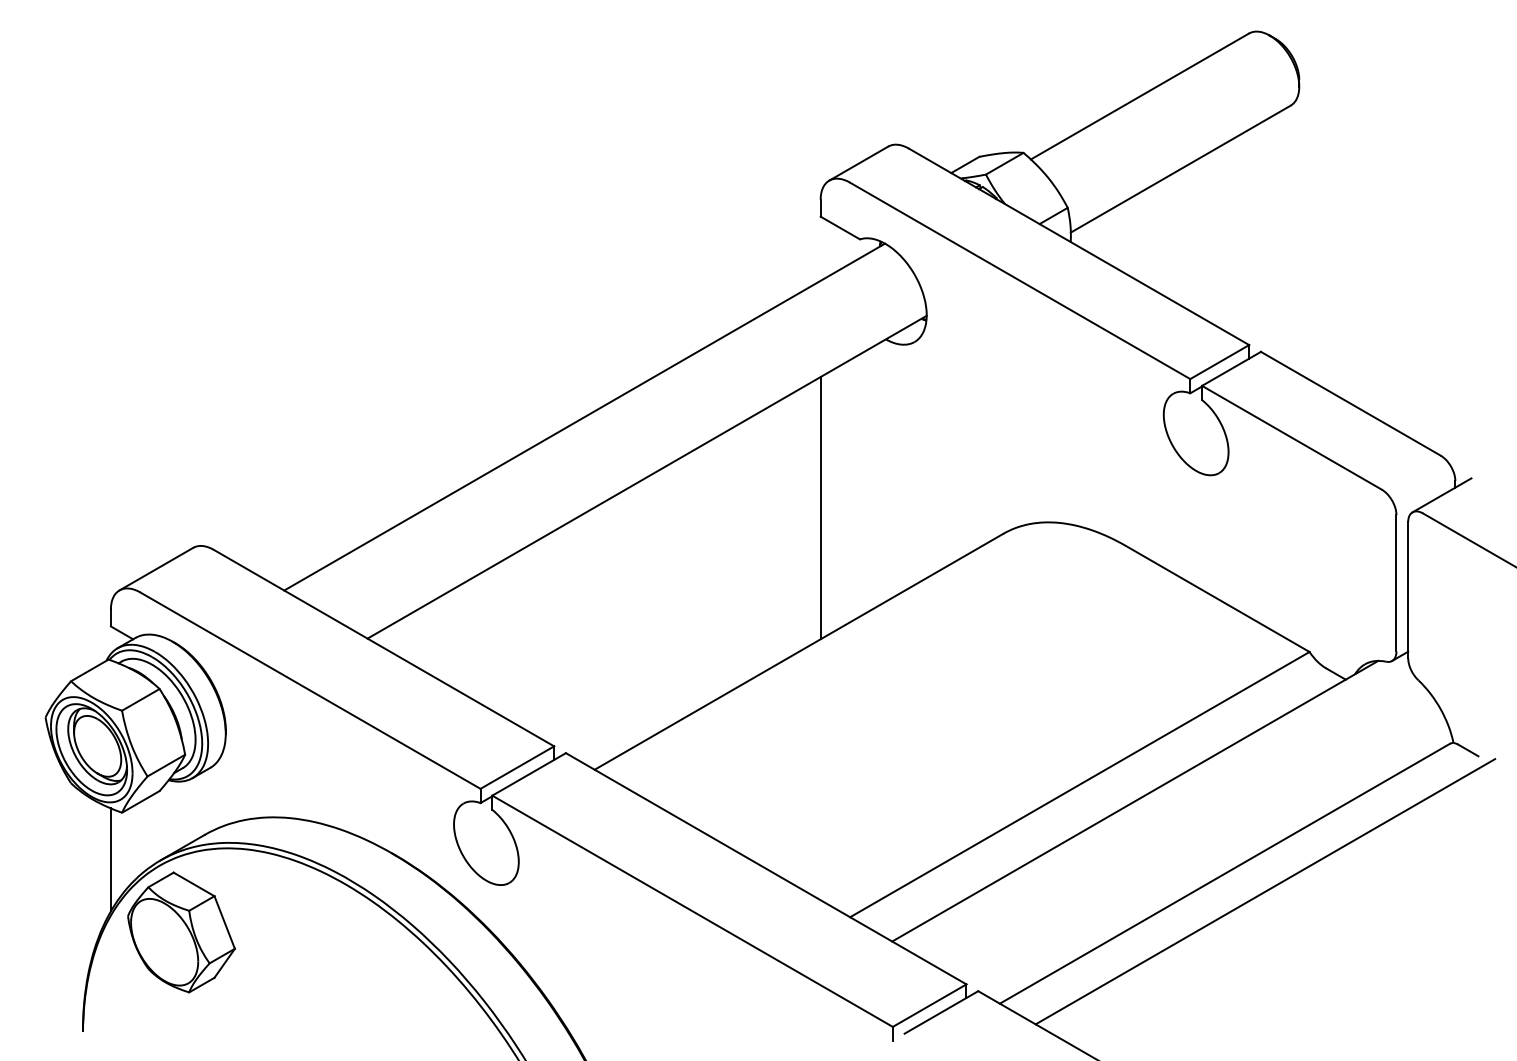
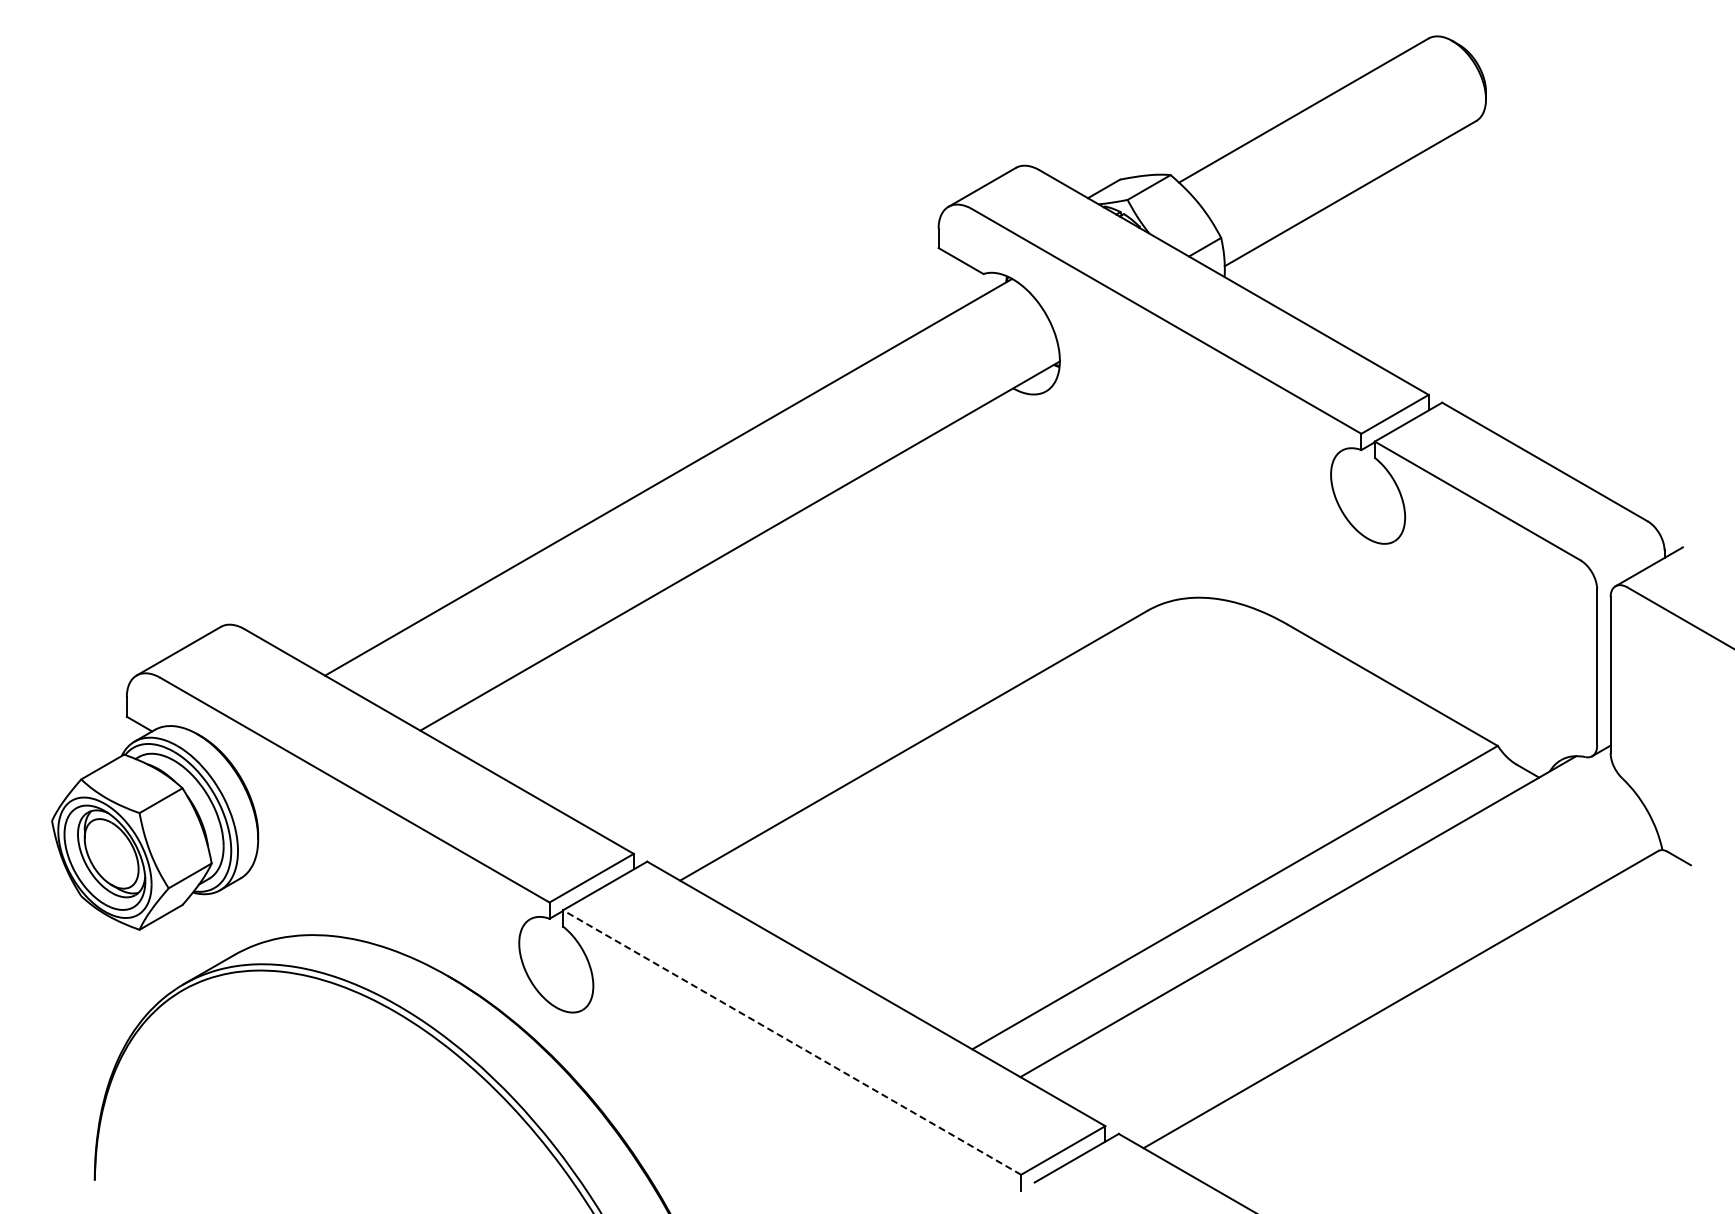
line: (820, 508) -> (938, 581), removed
line: (110, 859) -> (126, 983), removed
line: (1265, 891) -> (1447, 1019), removed
line: (692, 911) -> (791, 1042), solid -> dashed
part: (181, 932) -> (207, 1066), removed

